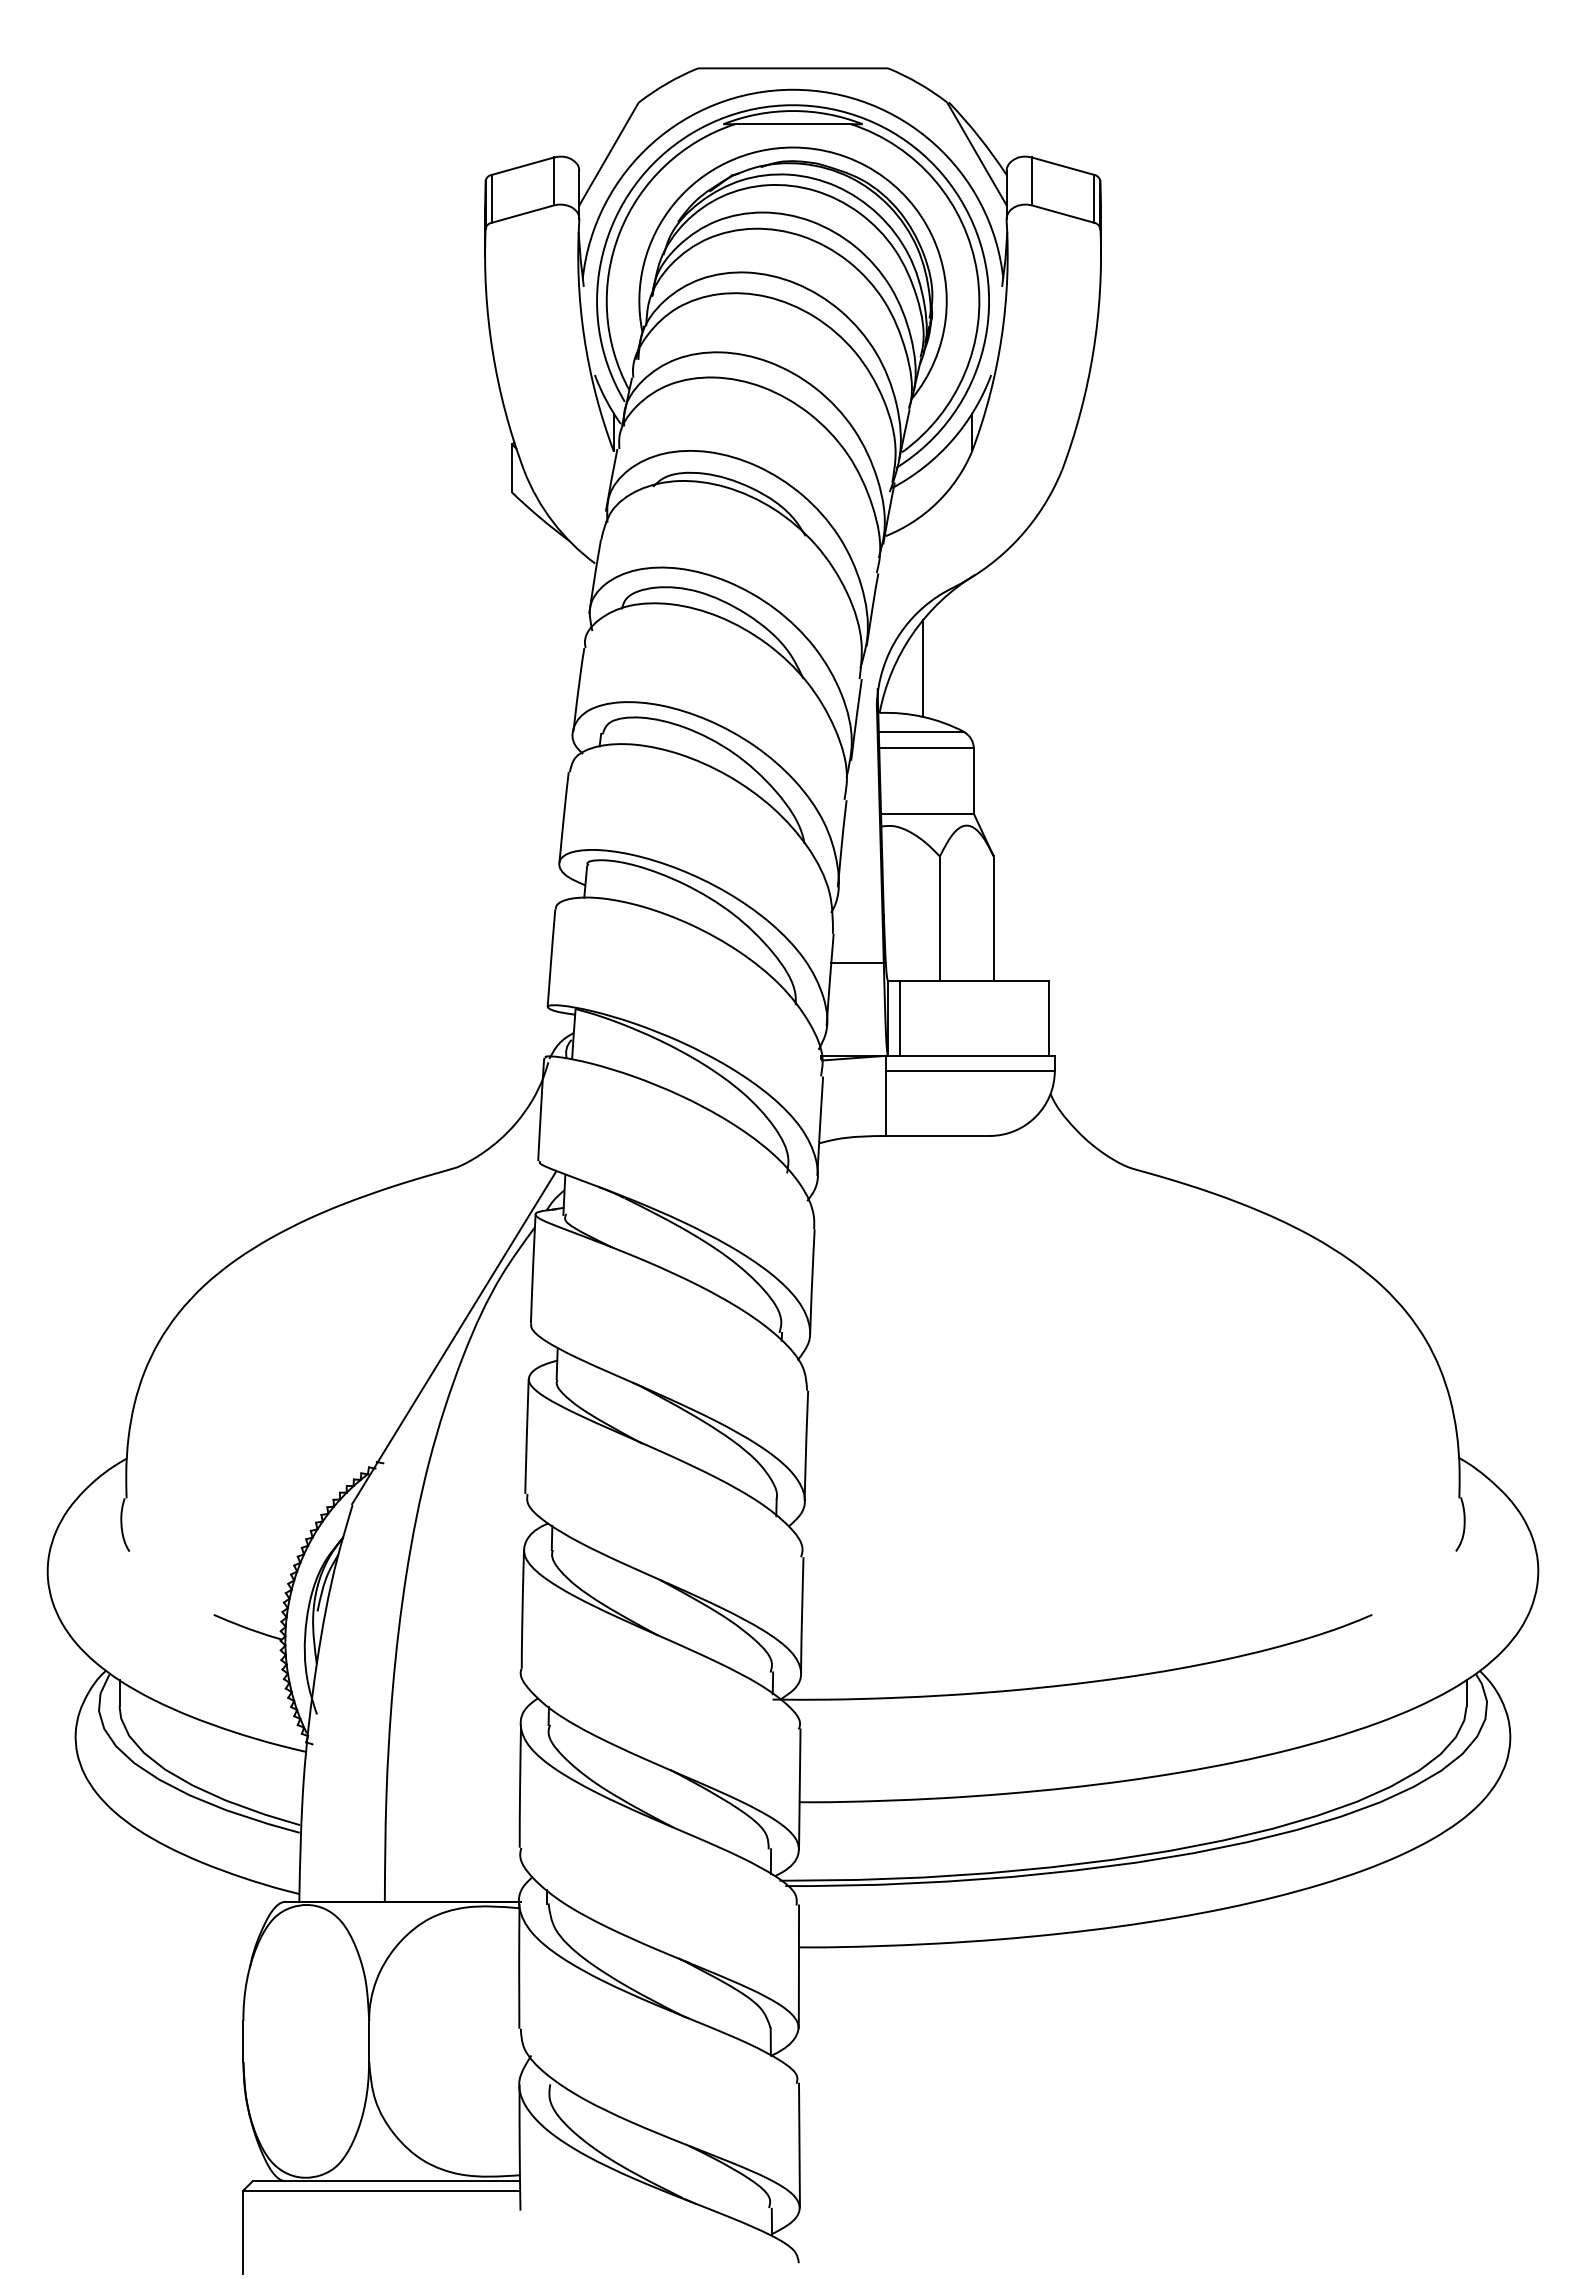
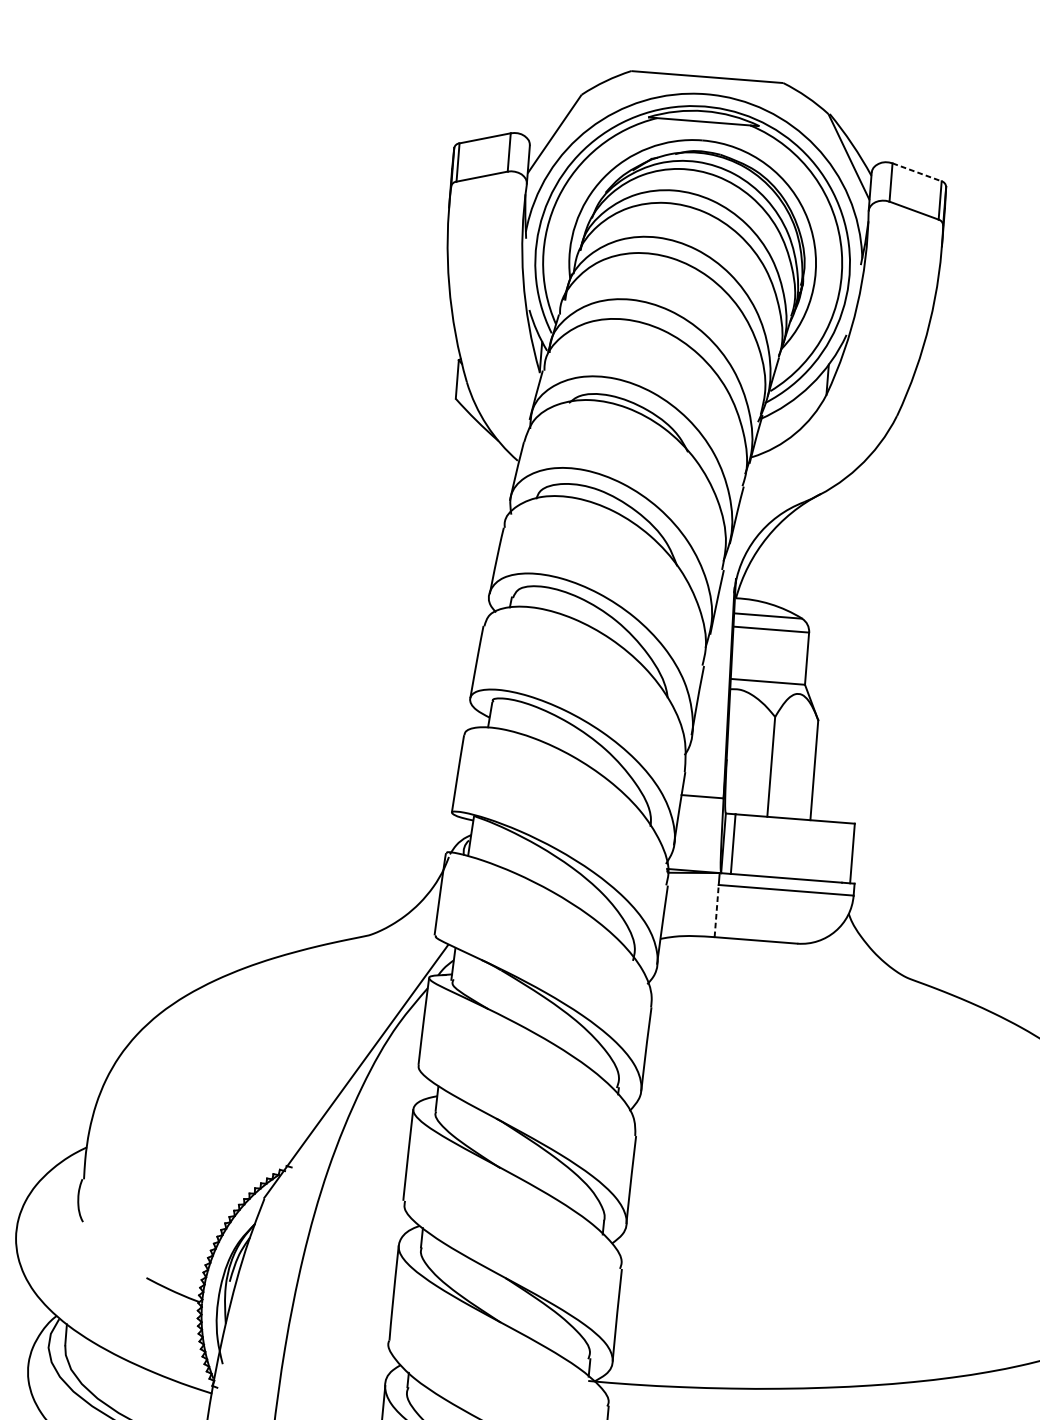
line: (1062, 166) -> (916, 172), solid -> dashed
line: (923, 668) -> (773, 565), removed
line: (886, 1103) -> (716, 911), solid -> dashed

